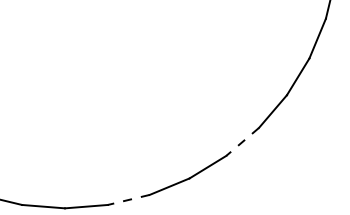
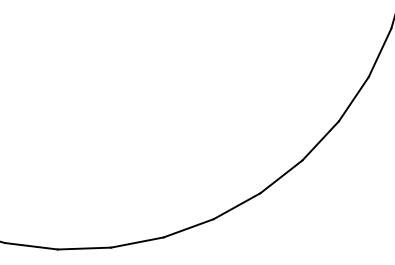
line: (242, 141) -> (237, 205), dashed -> solid
line: (128, 199) -> (84, 247), dashed -> solid

